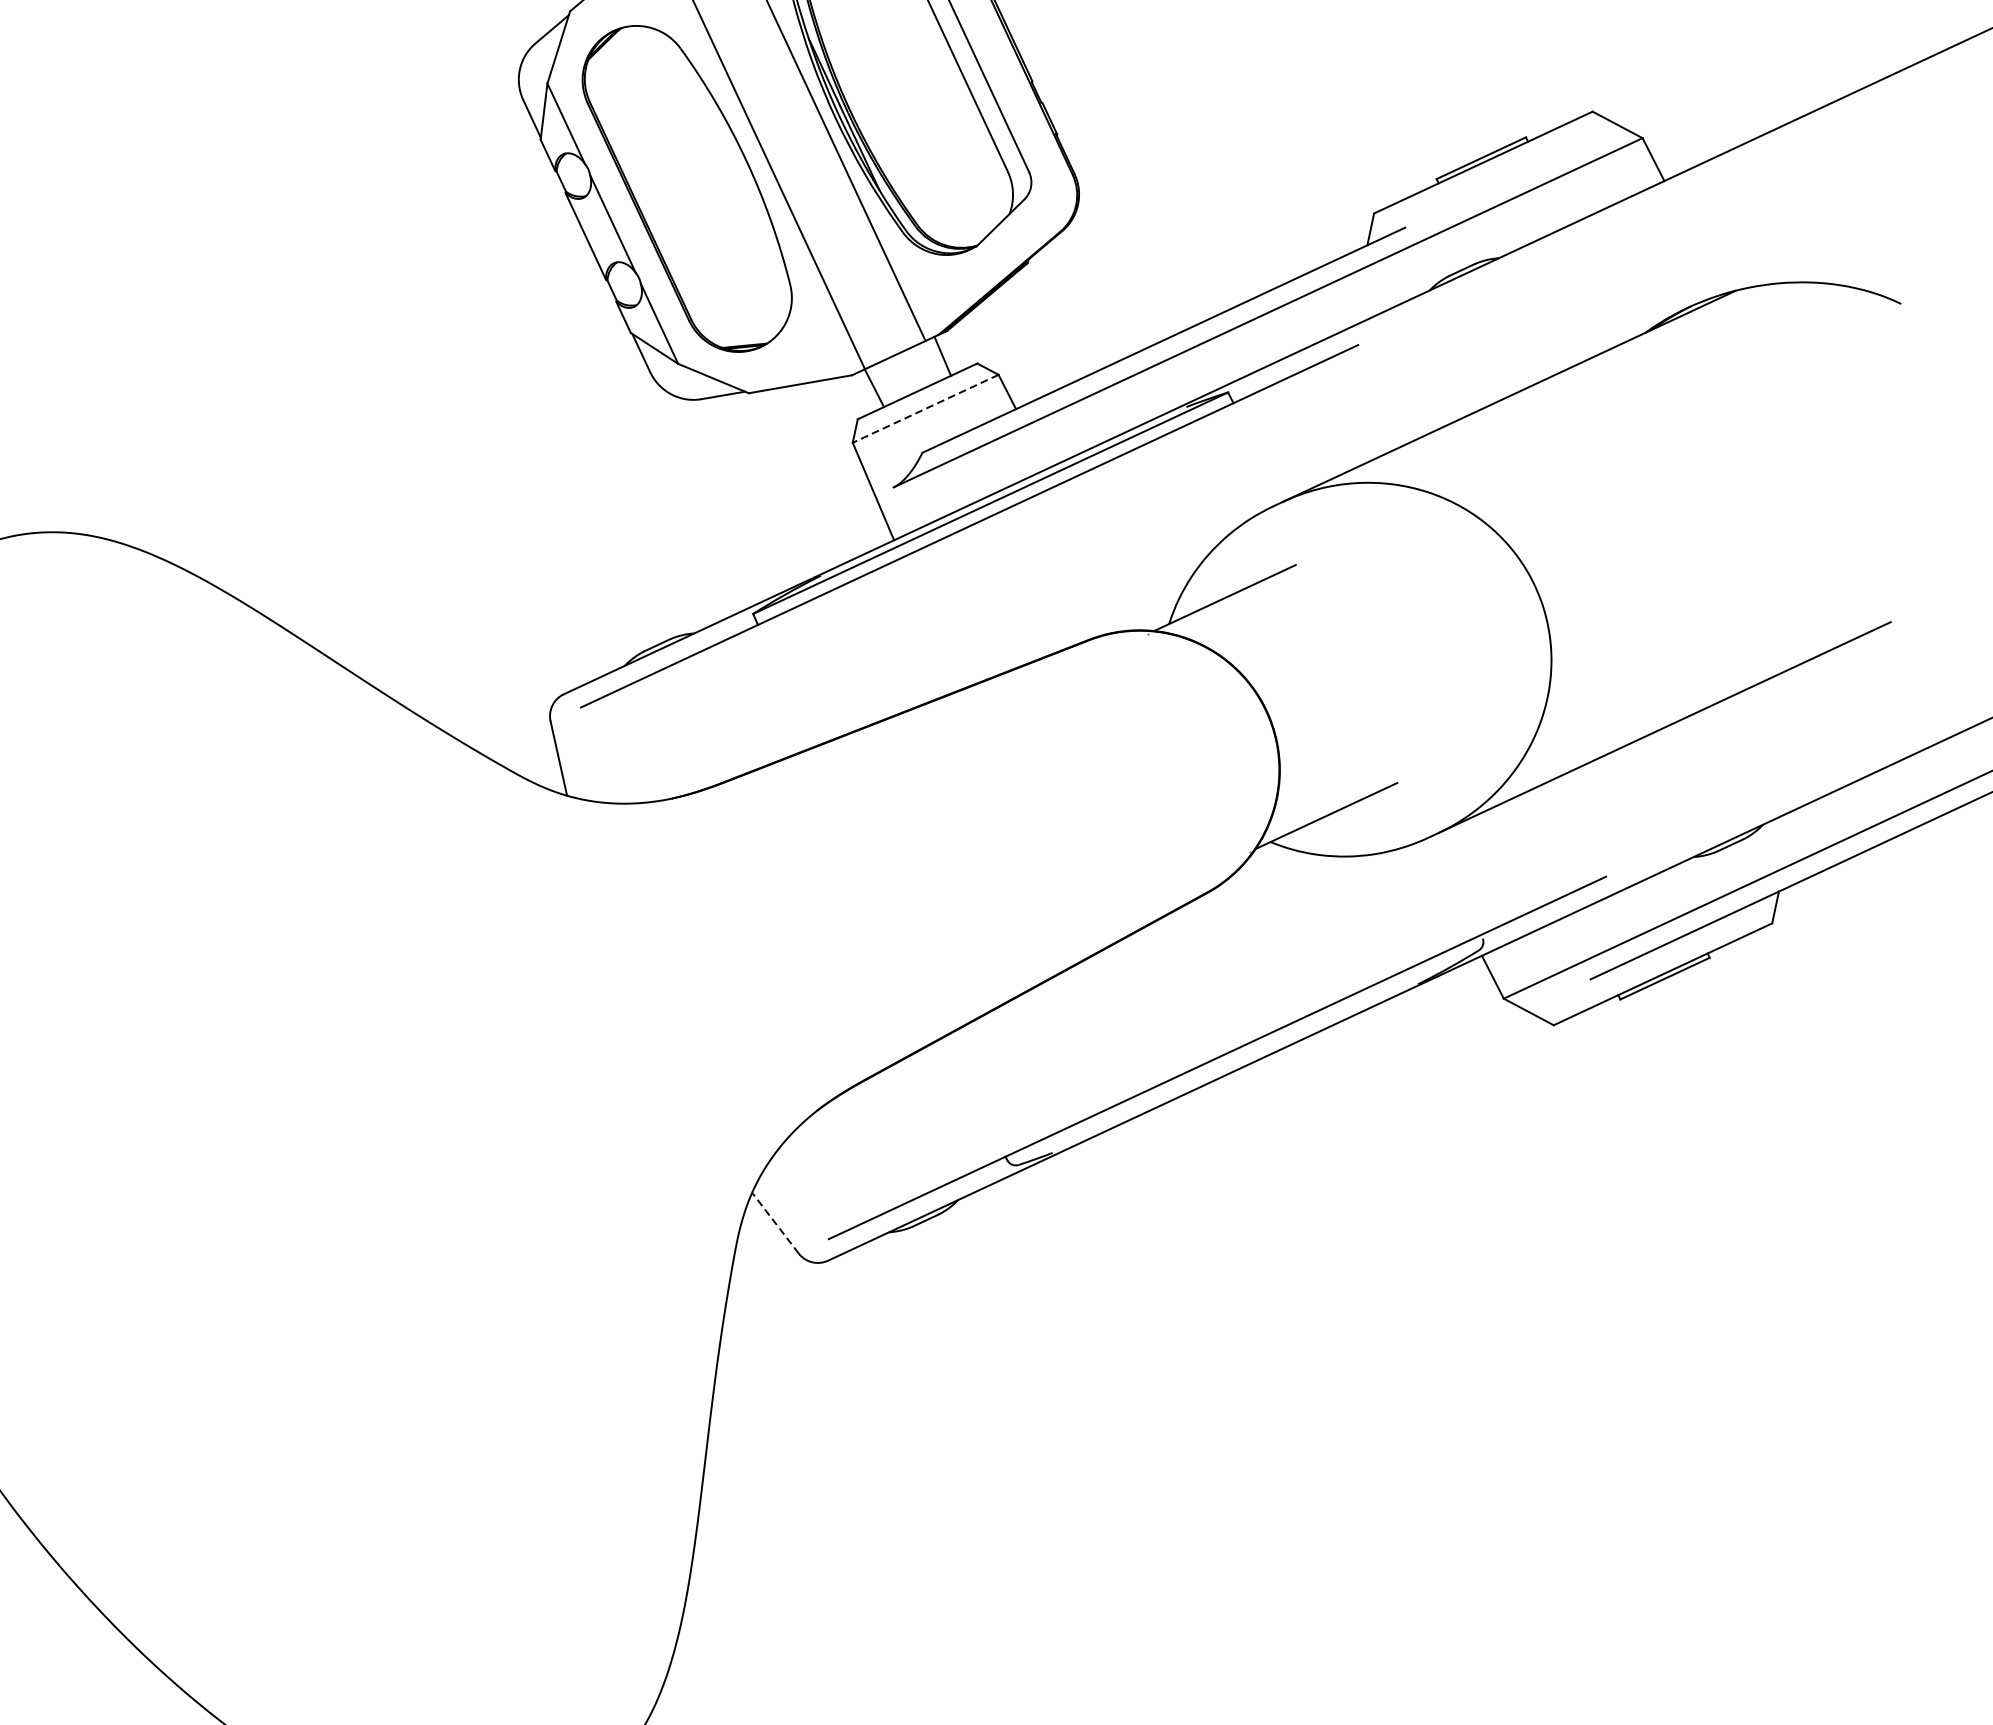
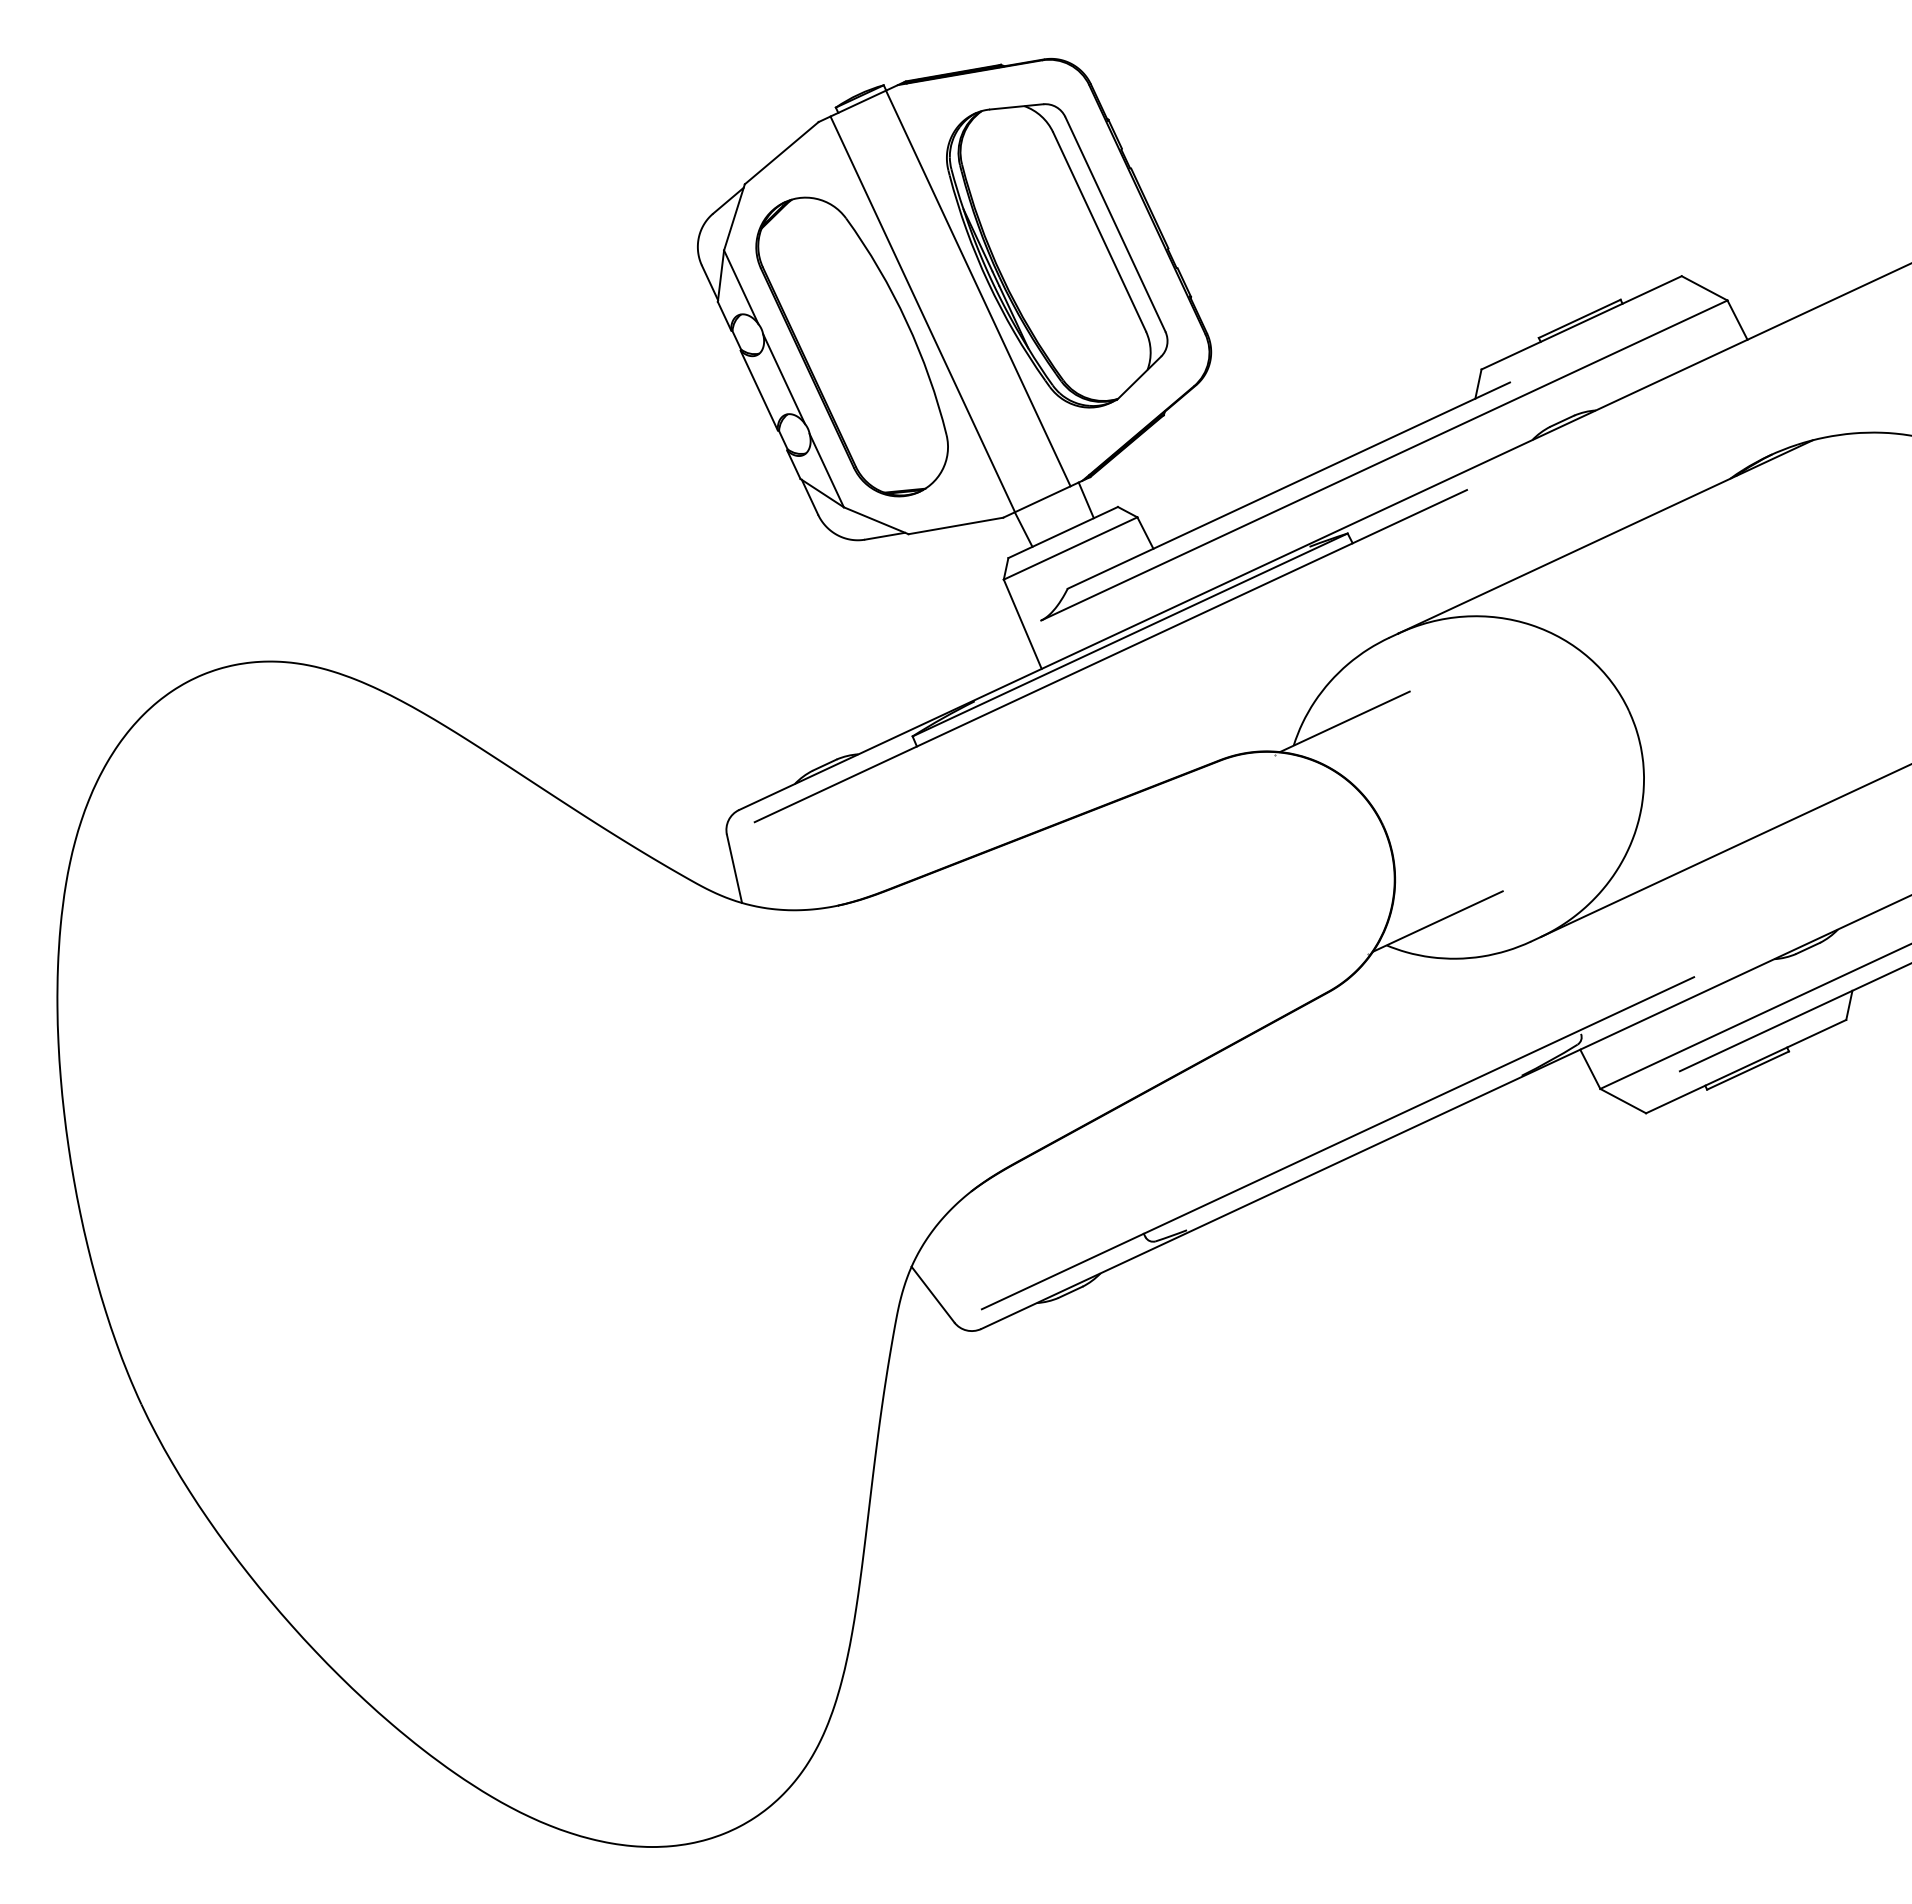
line: (925, 408) -> (1070, 548), dashed -> solid
line: (774, 1223) -> (932, 1294), dashed -> solid

